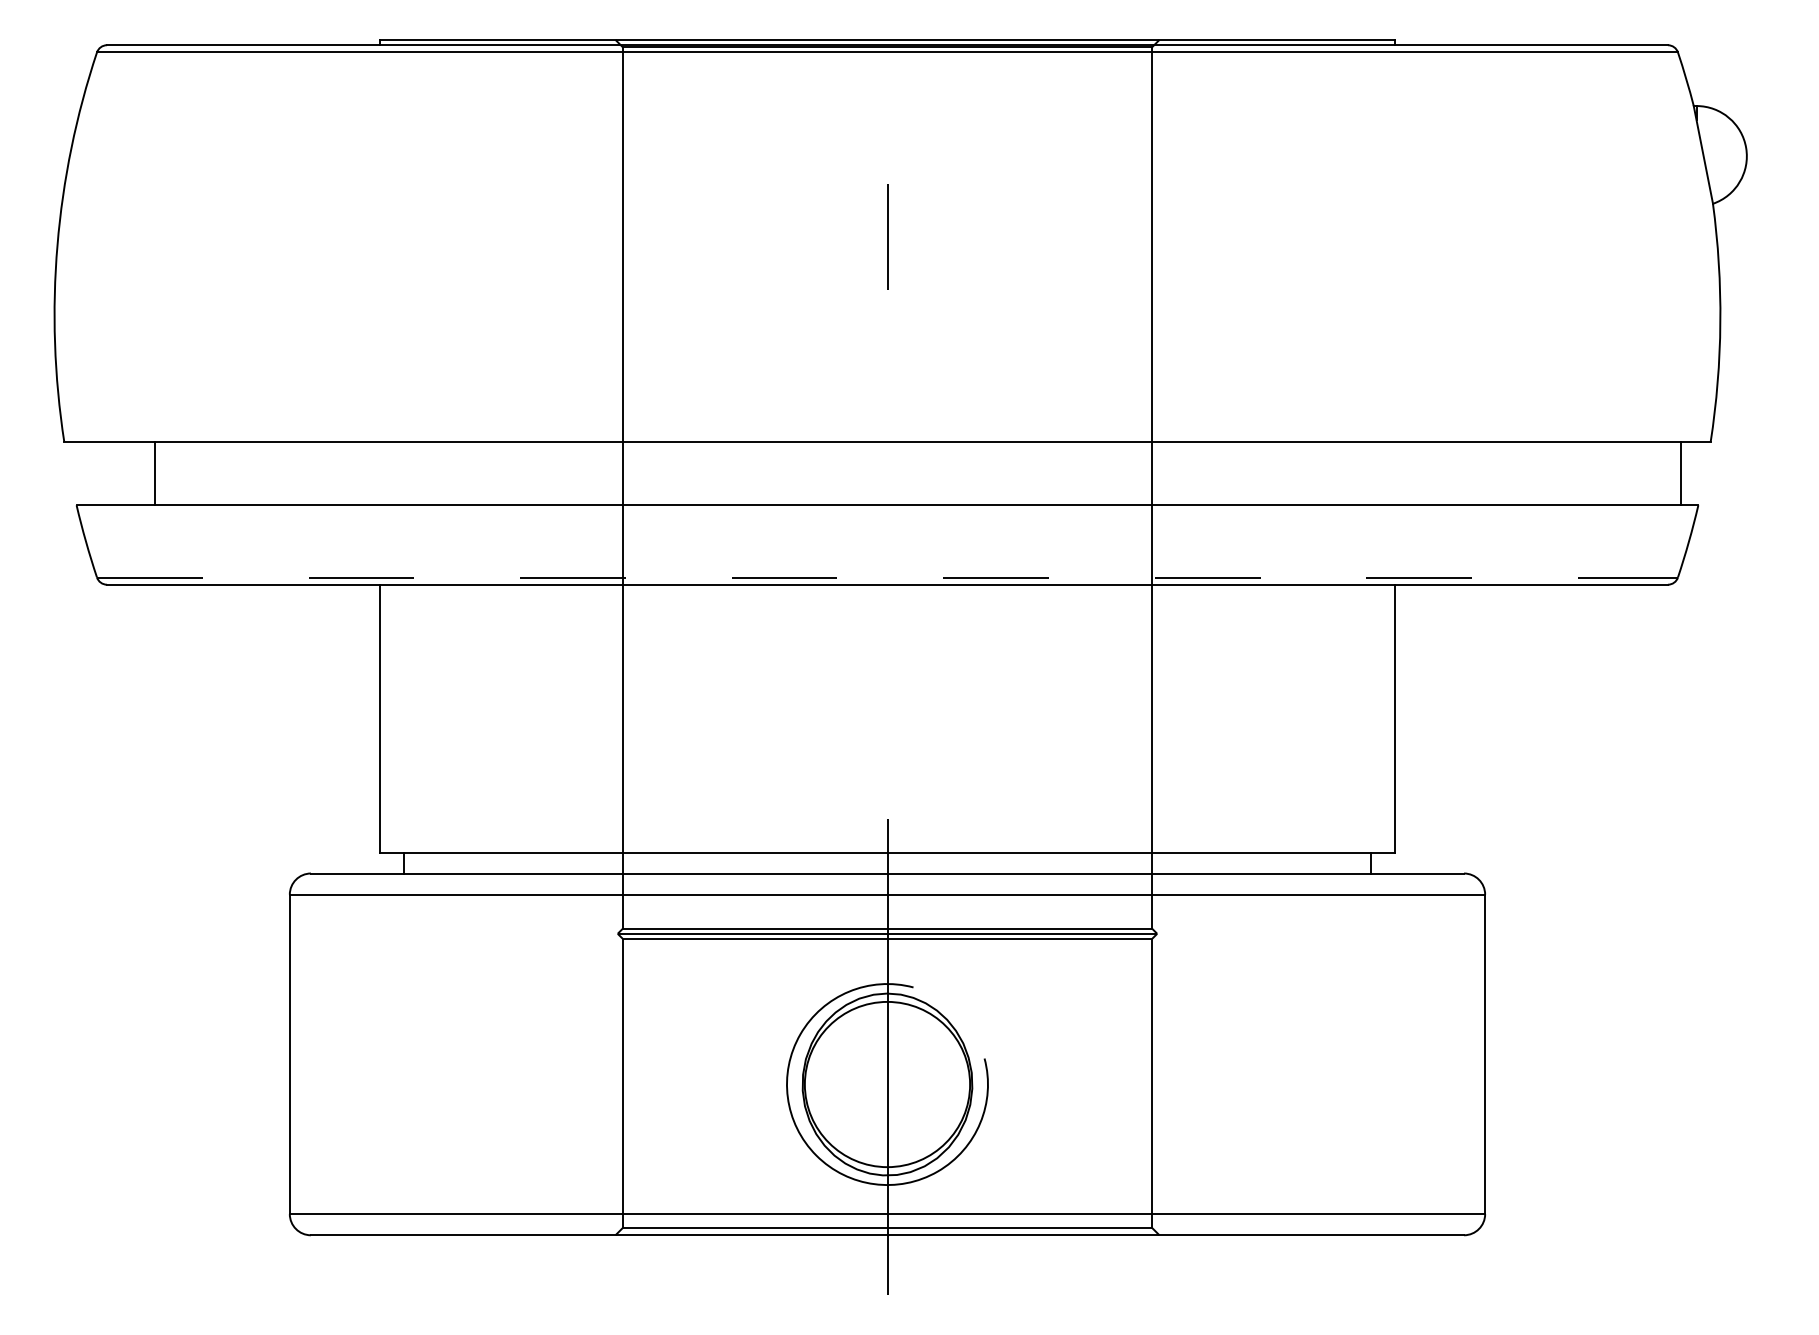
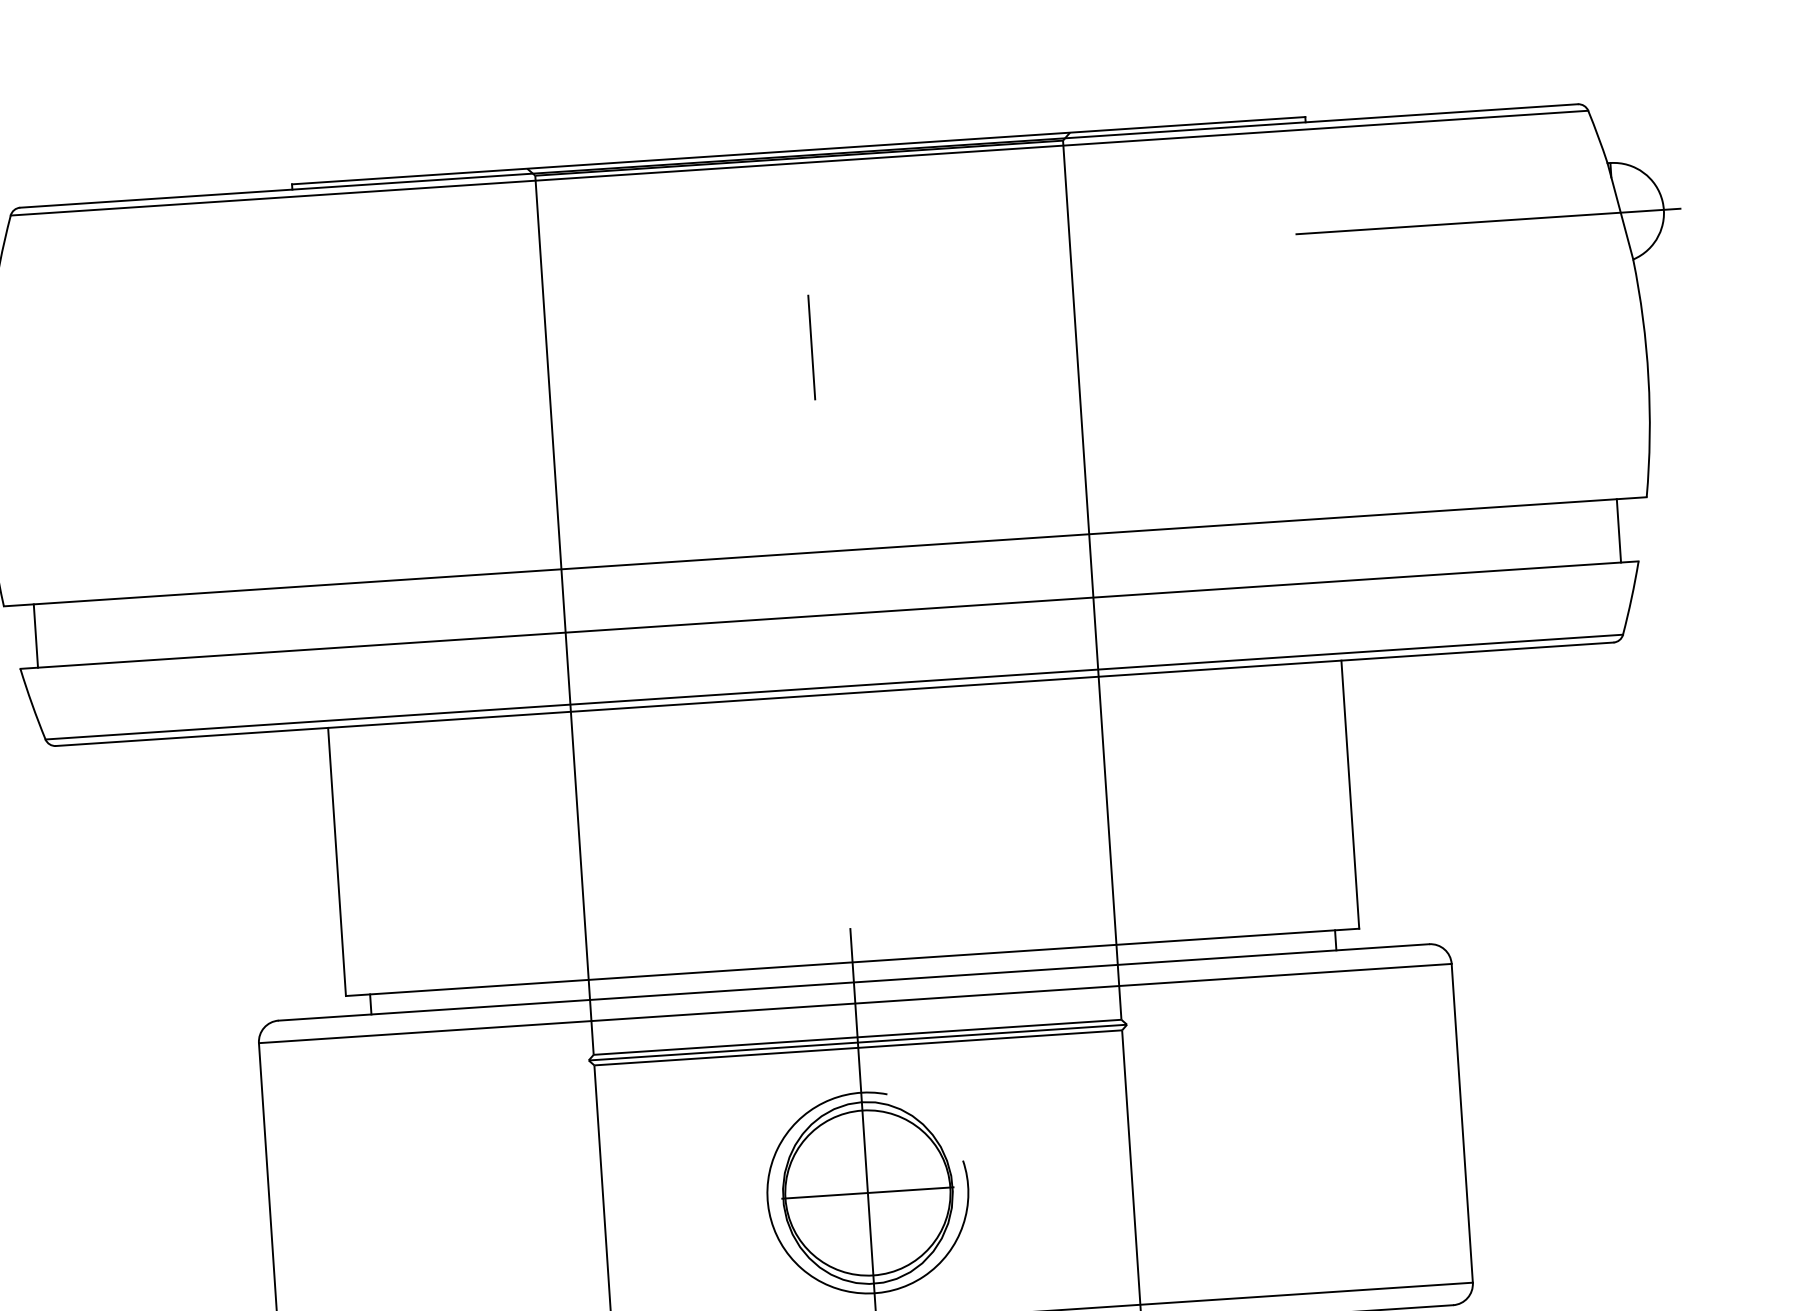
line: (1570, 156) -> (1487, 221), added
line: (155, 473) -> (36, 635), moved
line: (887, 577) -> (834, 687), dashed -> solid
line: (887, 1084) -> (867, 1192), added

